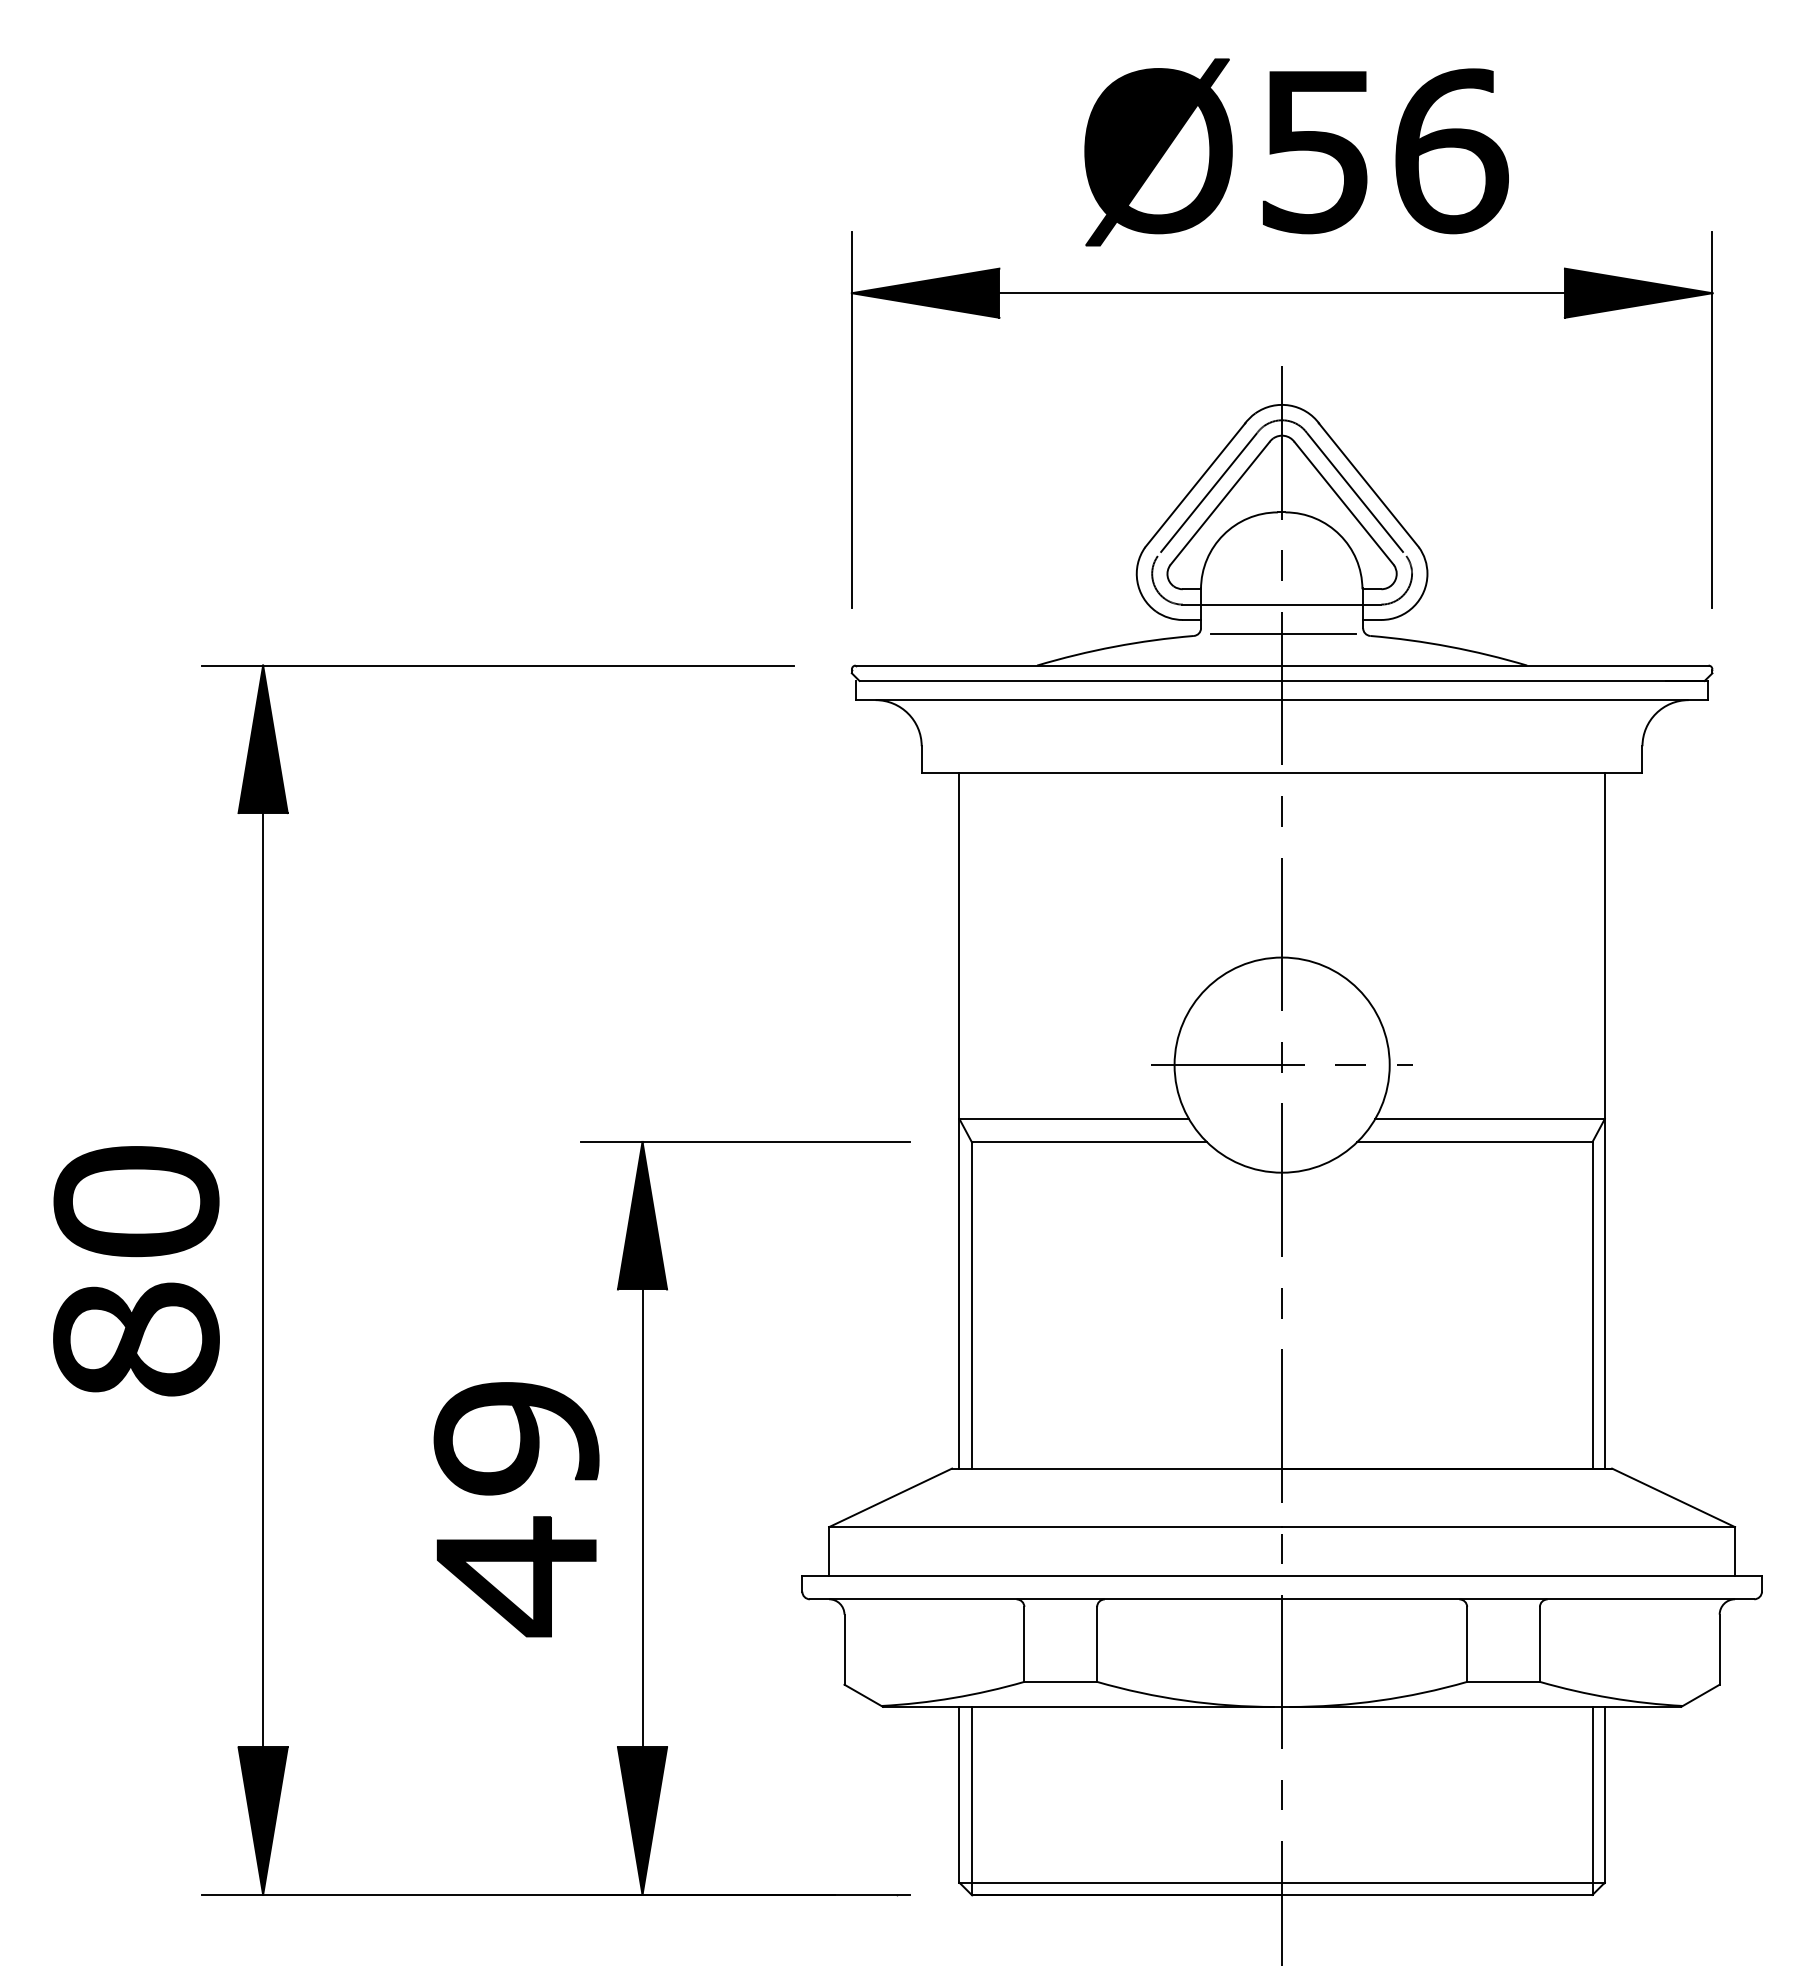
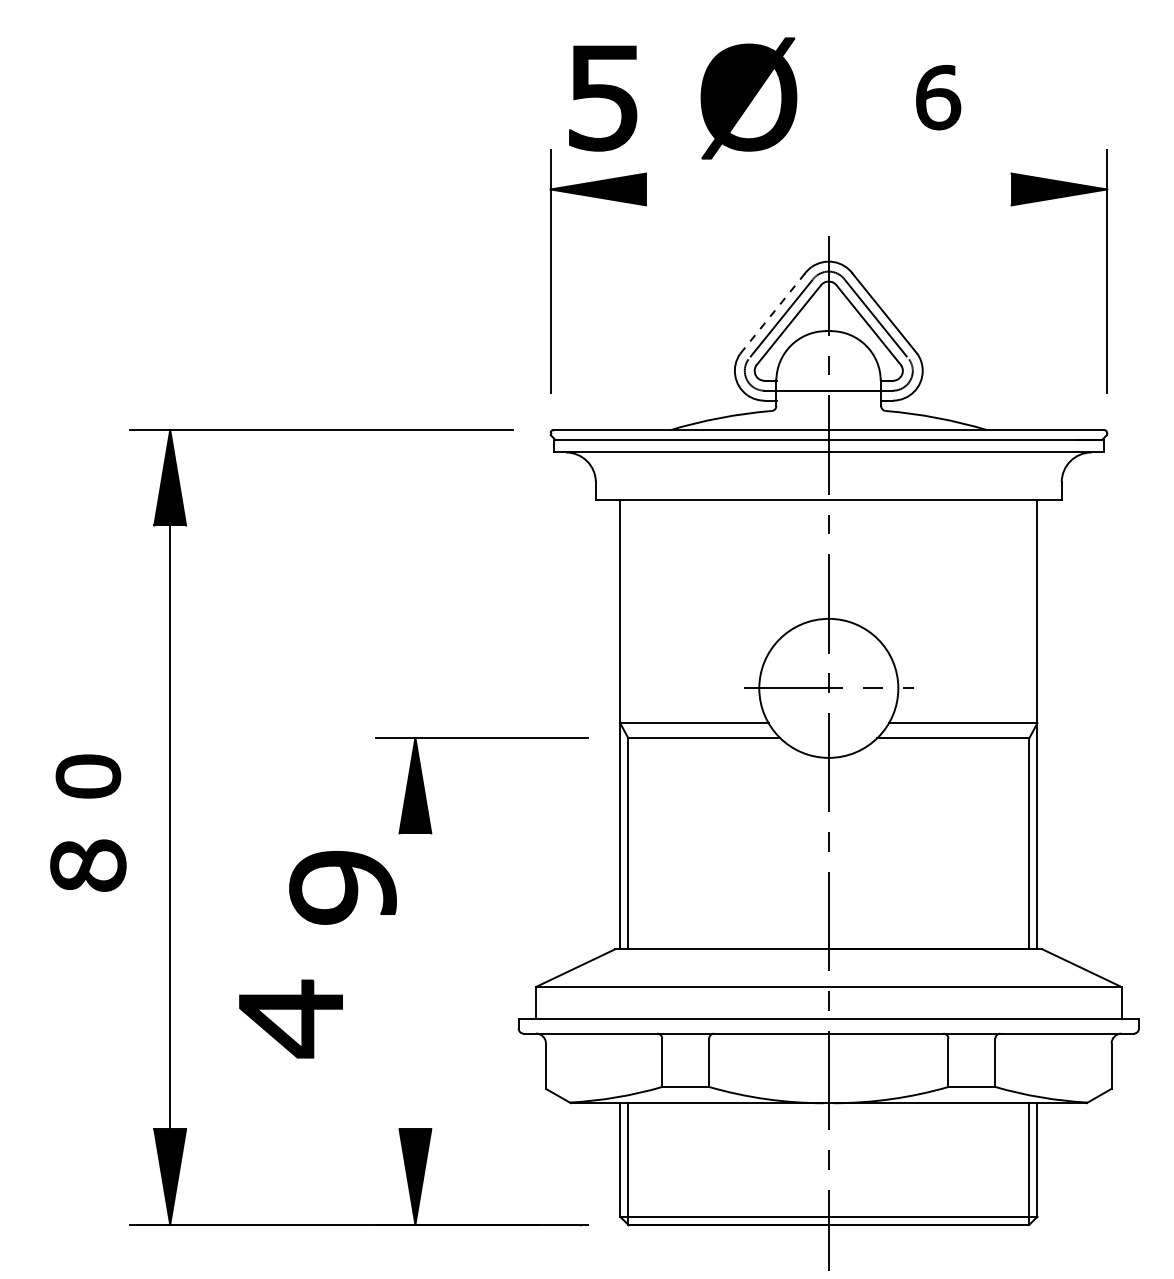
part: (1451, 150) -> (938, 97), size x0.6
part: (1315, 152) -> (603, 98), moved
line: (1281, 293) -> (828, 189), removed
line: (1195, 485) -> (772, 313), solid -> dashed
line: (1283, 633) -> (829, 409), removed
part: (136, 1201) -> (88, 776), size x0.6
part: (136, 1339) -> (88, 865), size x0.7
part: (515, 1438) -> (342, 887), moved
line: (642, 1518) -> (415, 981), removed
part: (515, 1575) -> (290, 1018), moved

